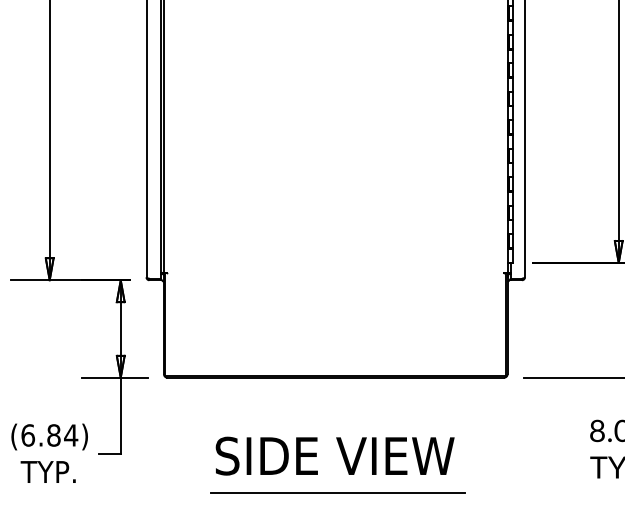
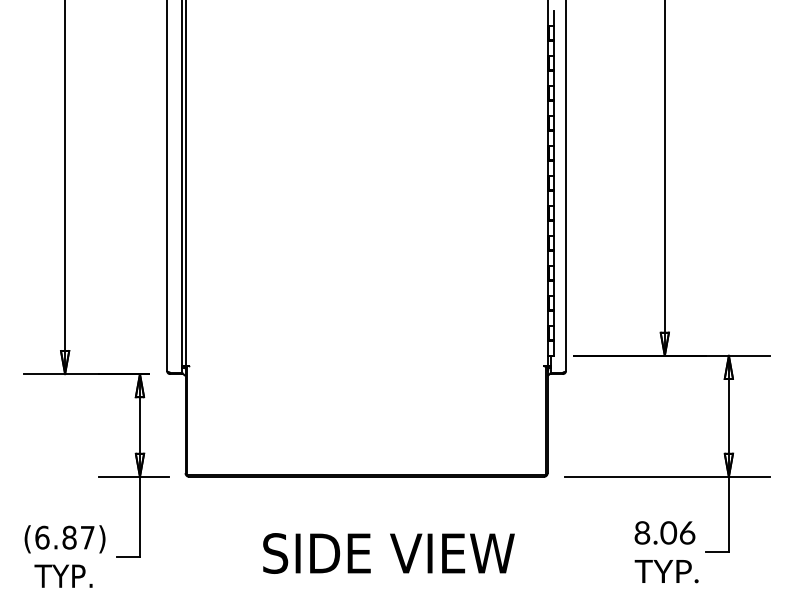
text: (70, 435) -> (87, 537), (6.84) -> (6.87)
text: (334, 456) -> (388, 553), moved
line: (337, 493) -> (368, 598), removed

